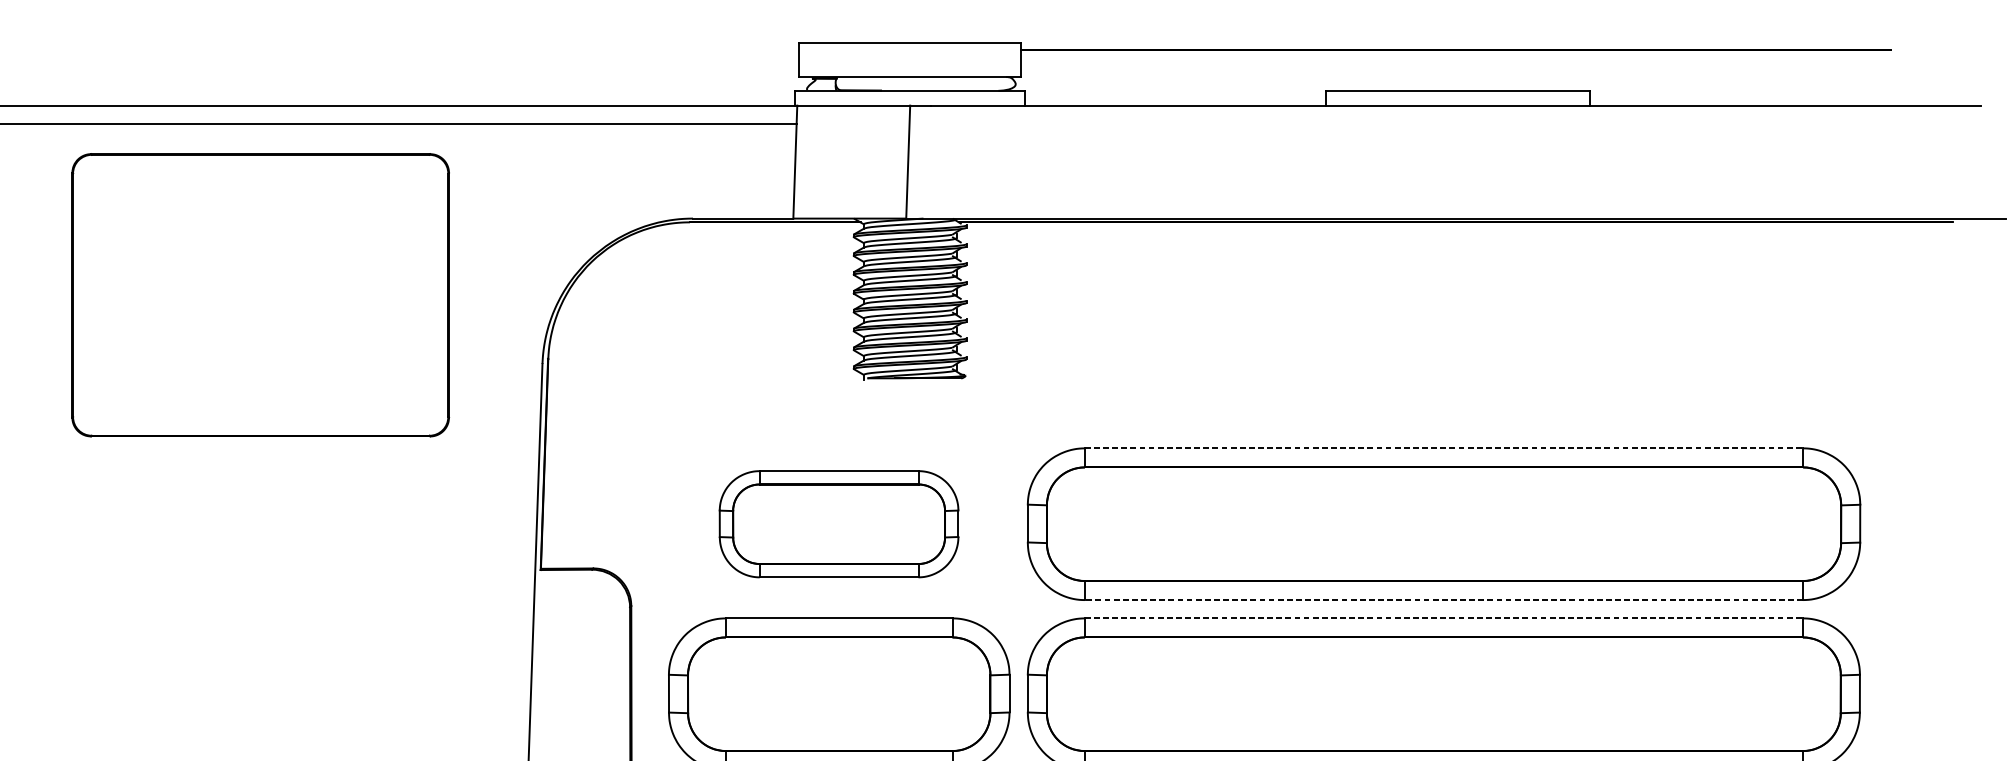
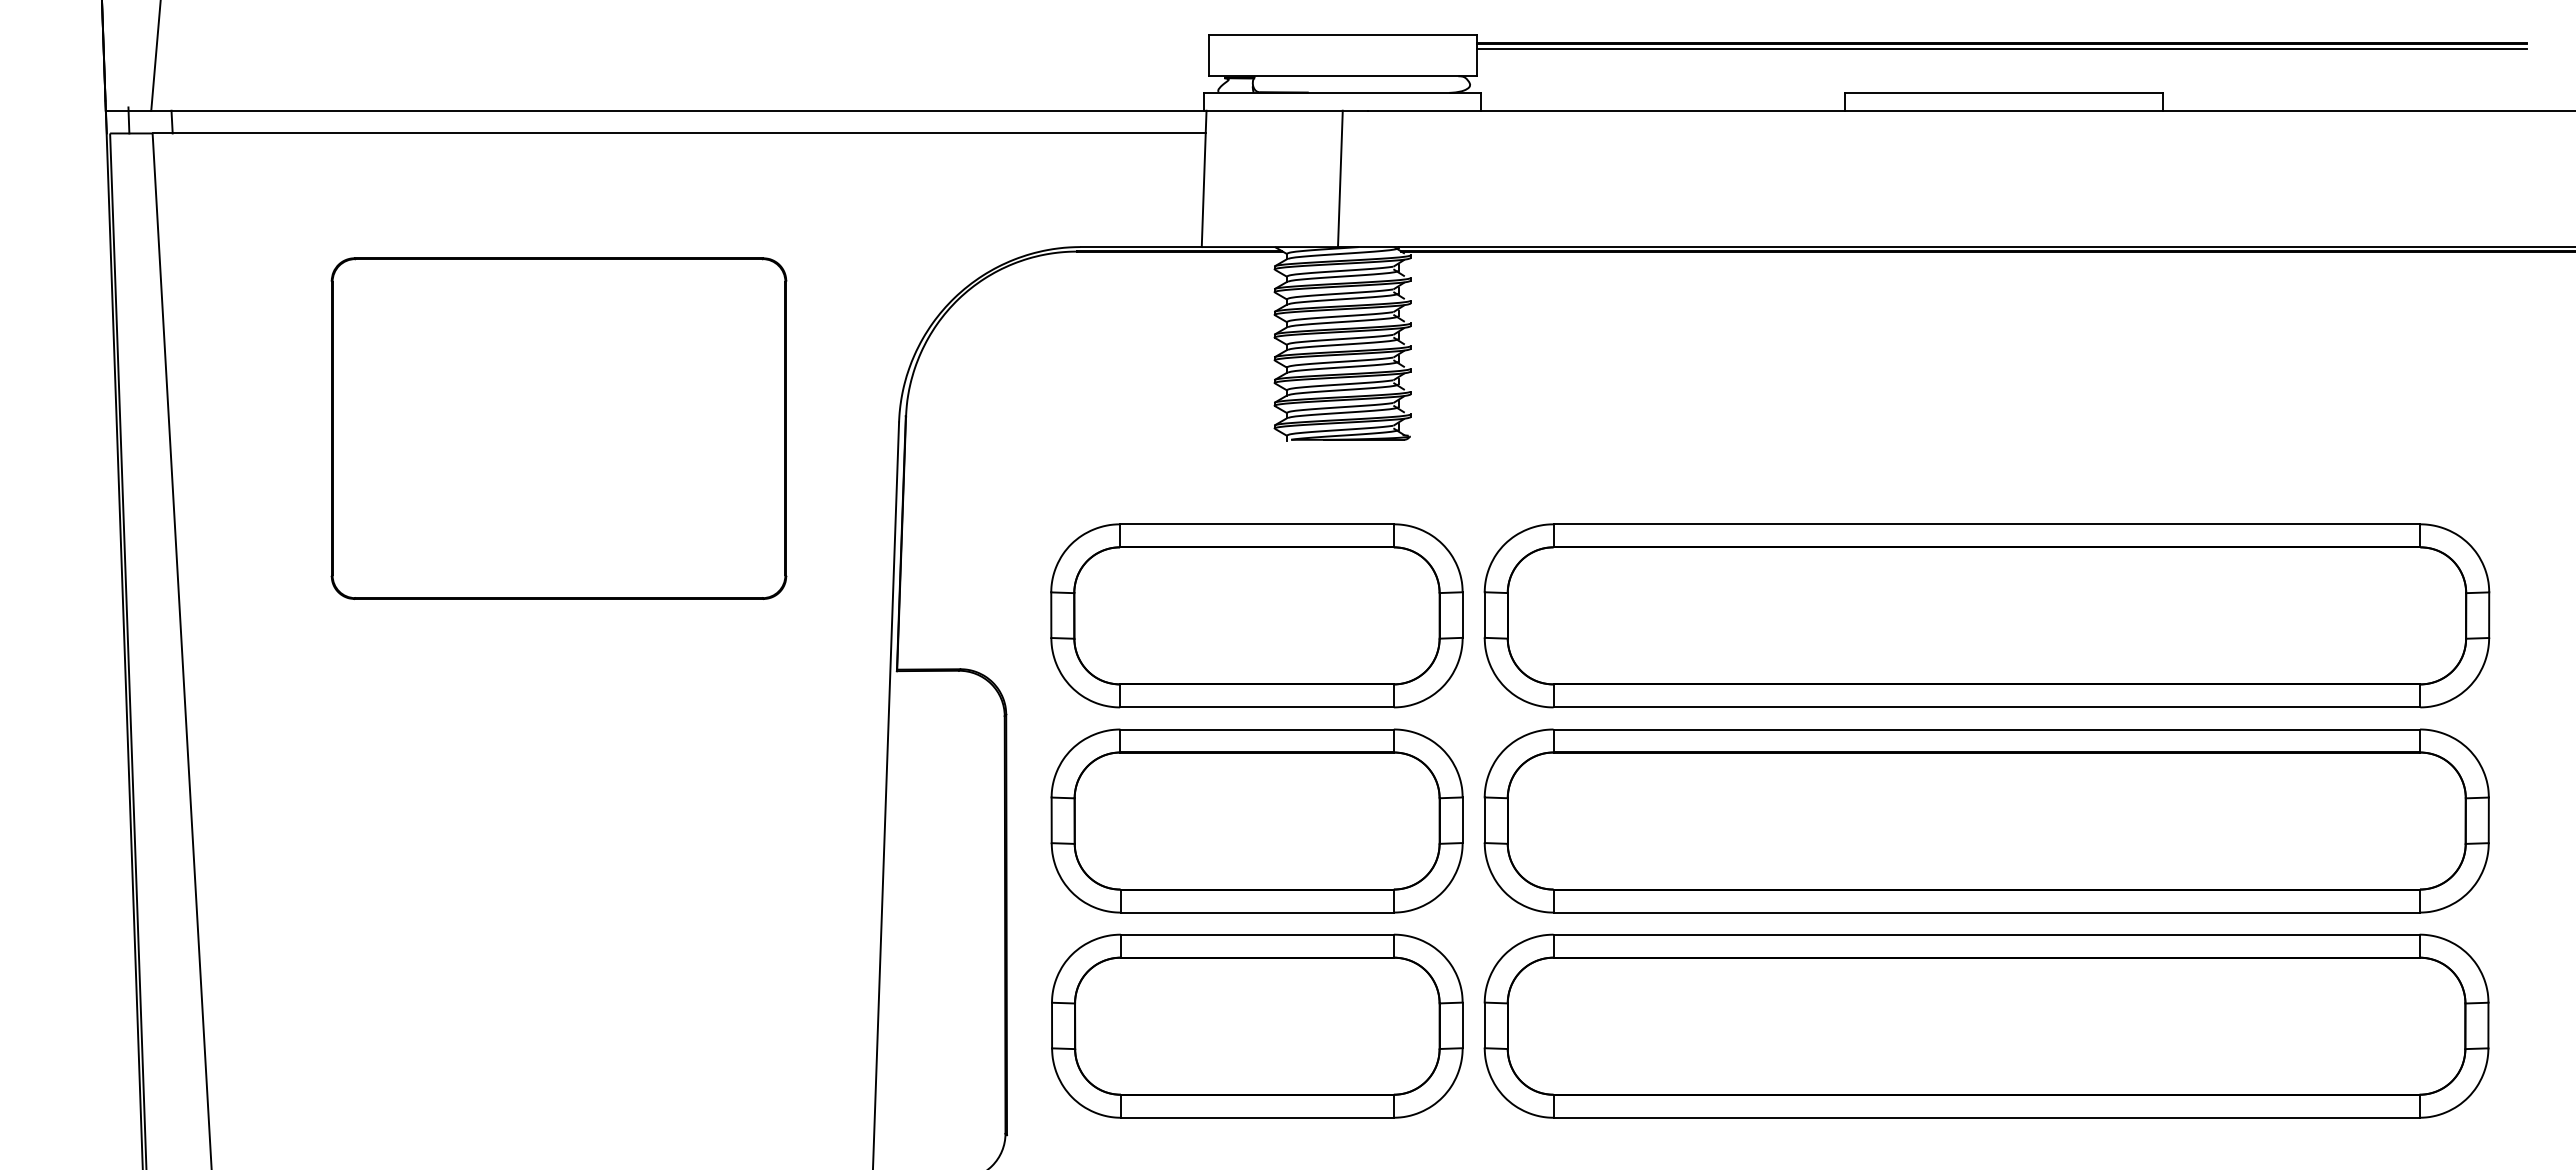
line: (1456, 54) -> (2001, 49), added
part: (260, 295) -> (558, 428), moved
line: (1444, 448) -> (1987, 524), dashed -> solid
part: (838, 523) -> (1256, 615), size x1.43
line: (1443, 600) -> (1986, 707), dashed -> solid
line: (1444, 618) -> (1987, 729), dashed -> solid

